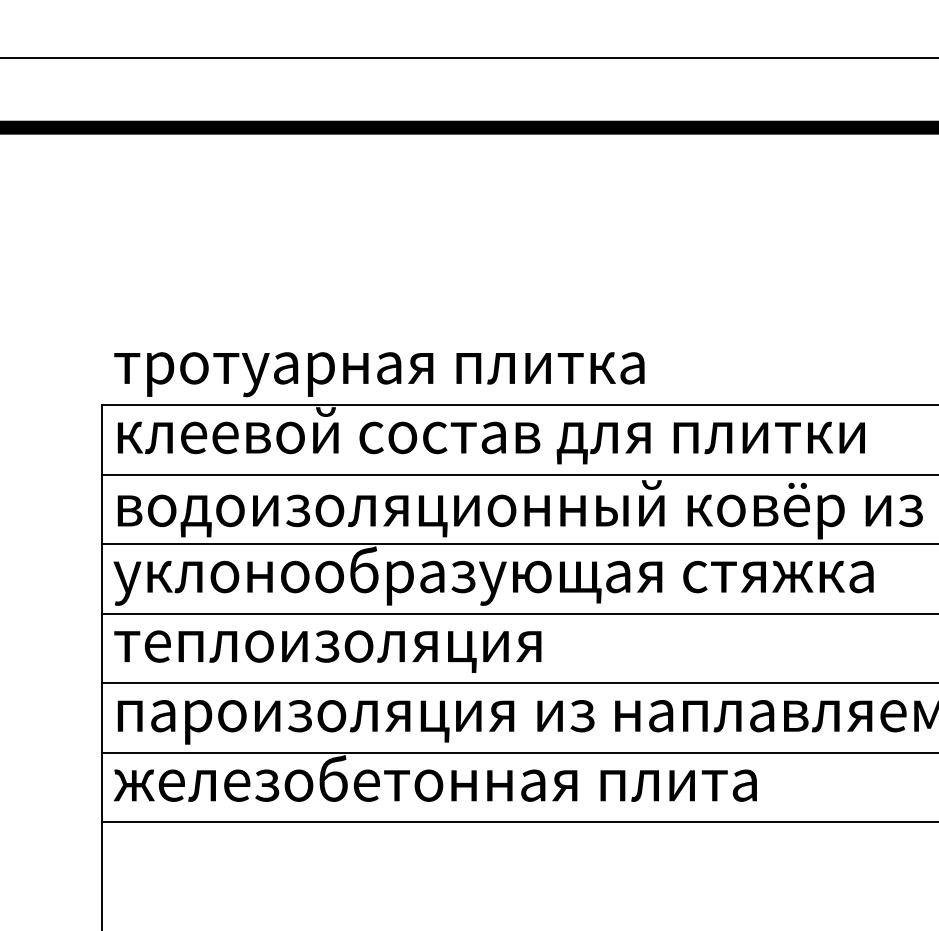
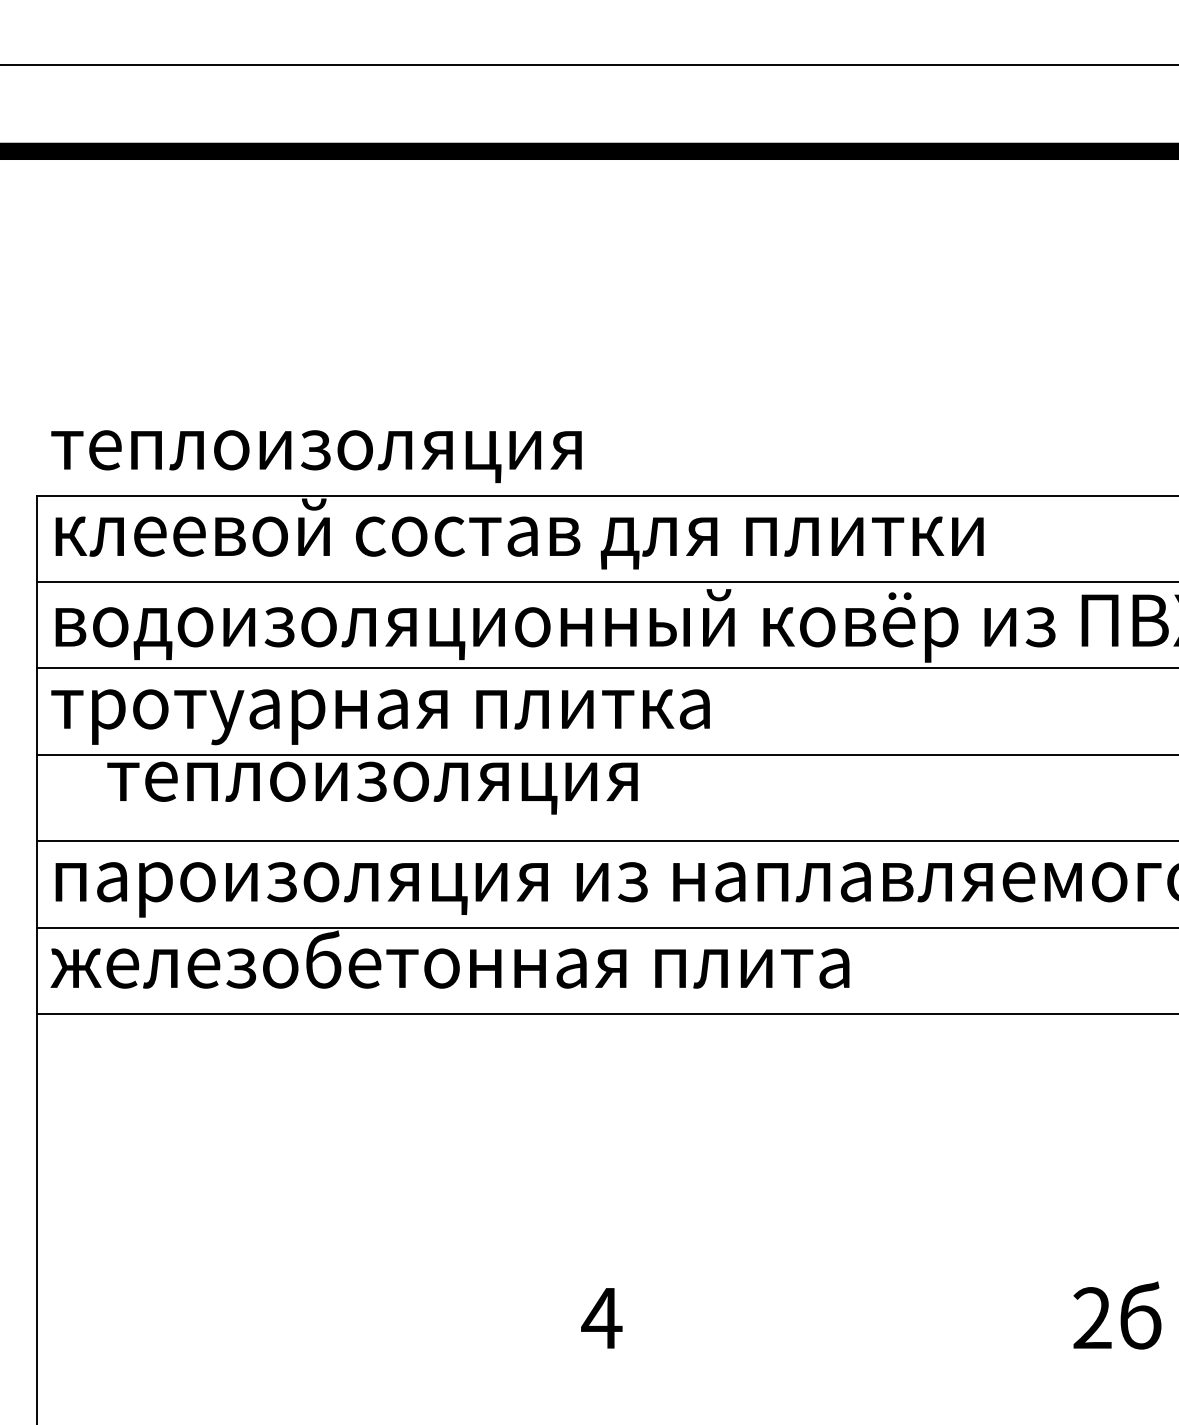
text: (394, 374) -> (399, 458), тротуарная плитка -> теплоизоляция
text: (493, 576) -> (522, 708), уклонообразующая стяжка -> тротуарная плитка
text: (327, 651) -> (372, 787), moved

